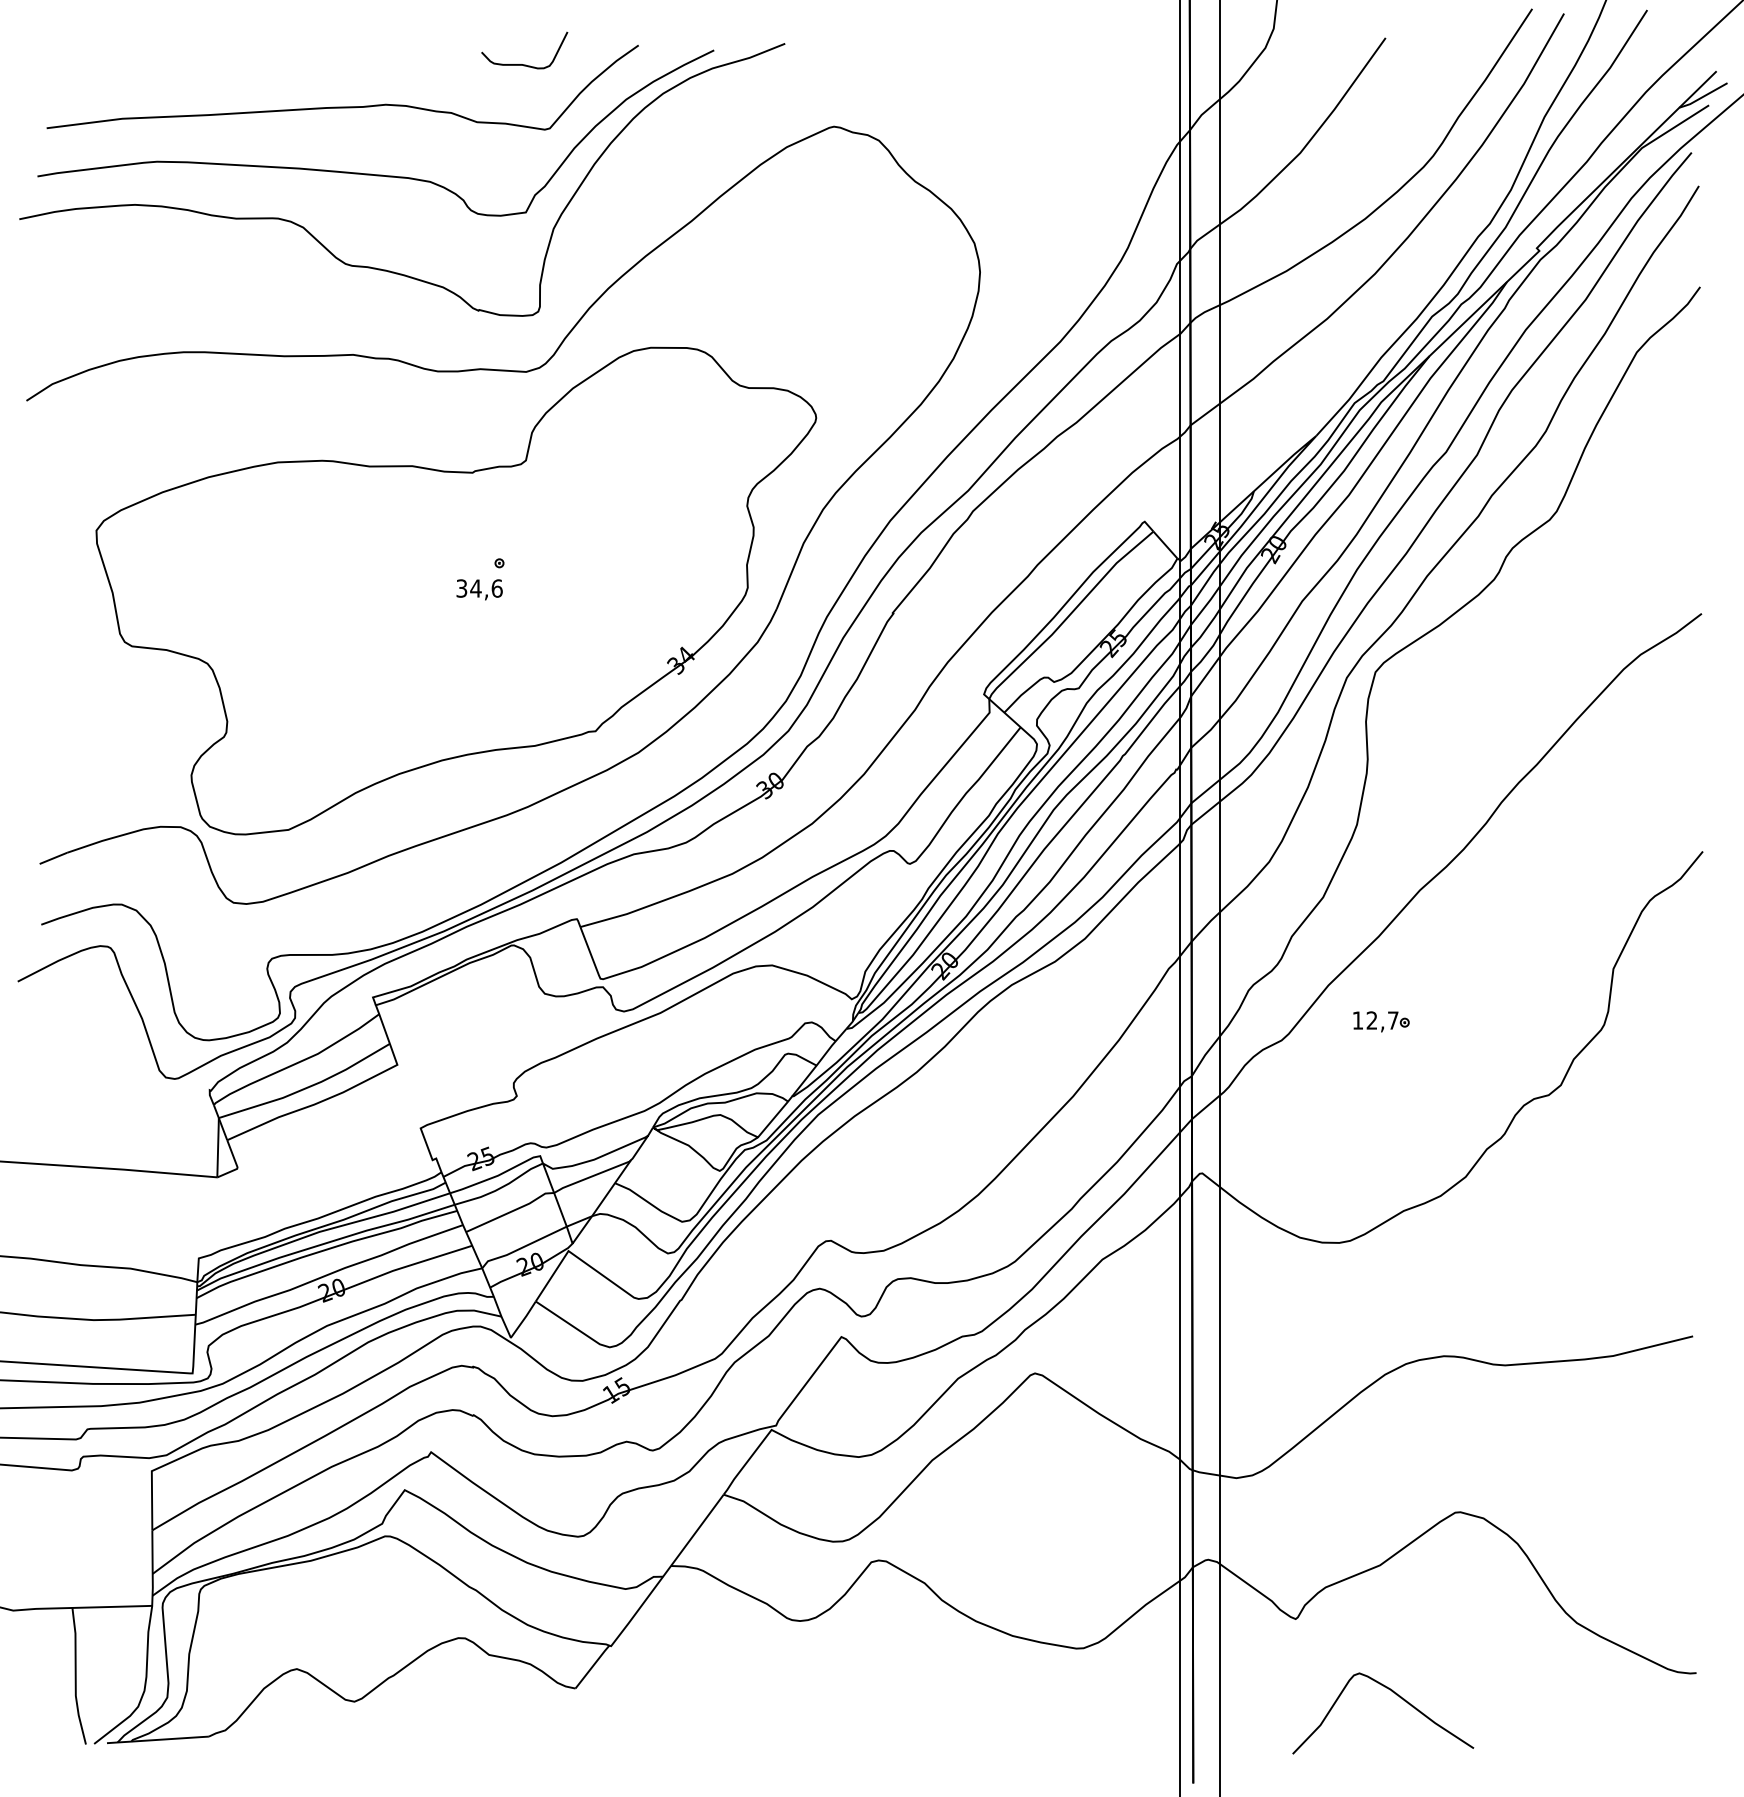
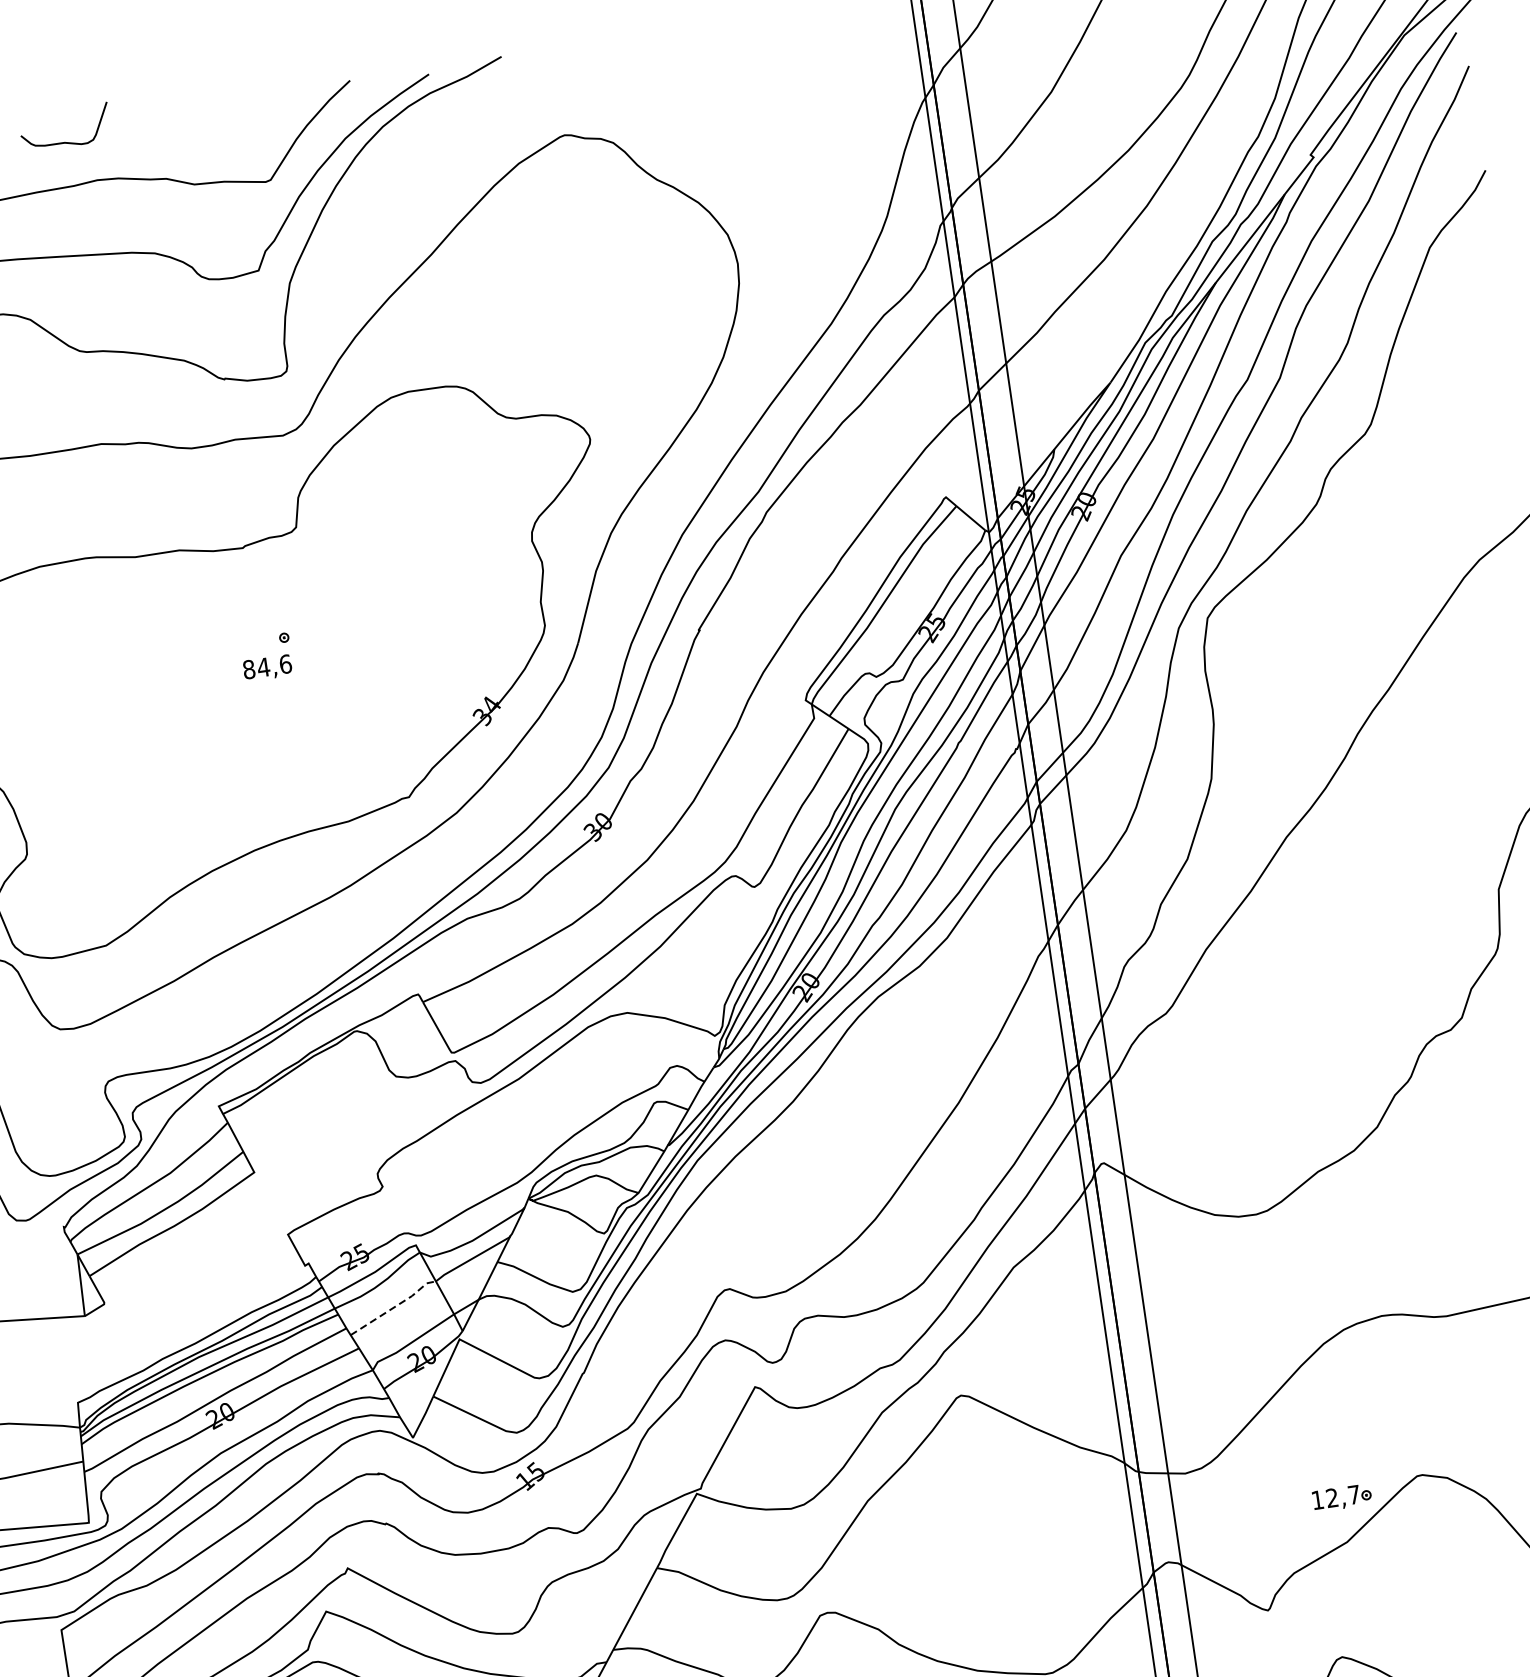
curve: (524, 64) -> (67, 142), moved
text: (461, 588) -> (248, 669), 34,6 -> 84,6
part: (1381, 1021) -> (1342, 1497), moved
line: (511, 1211) -> (394, 1307), solid -> dashed

